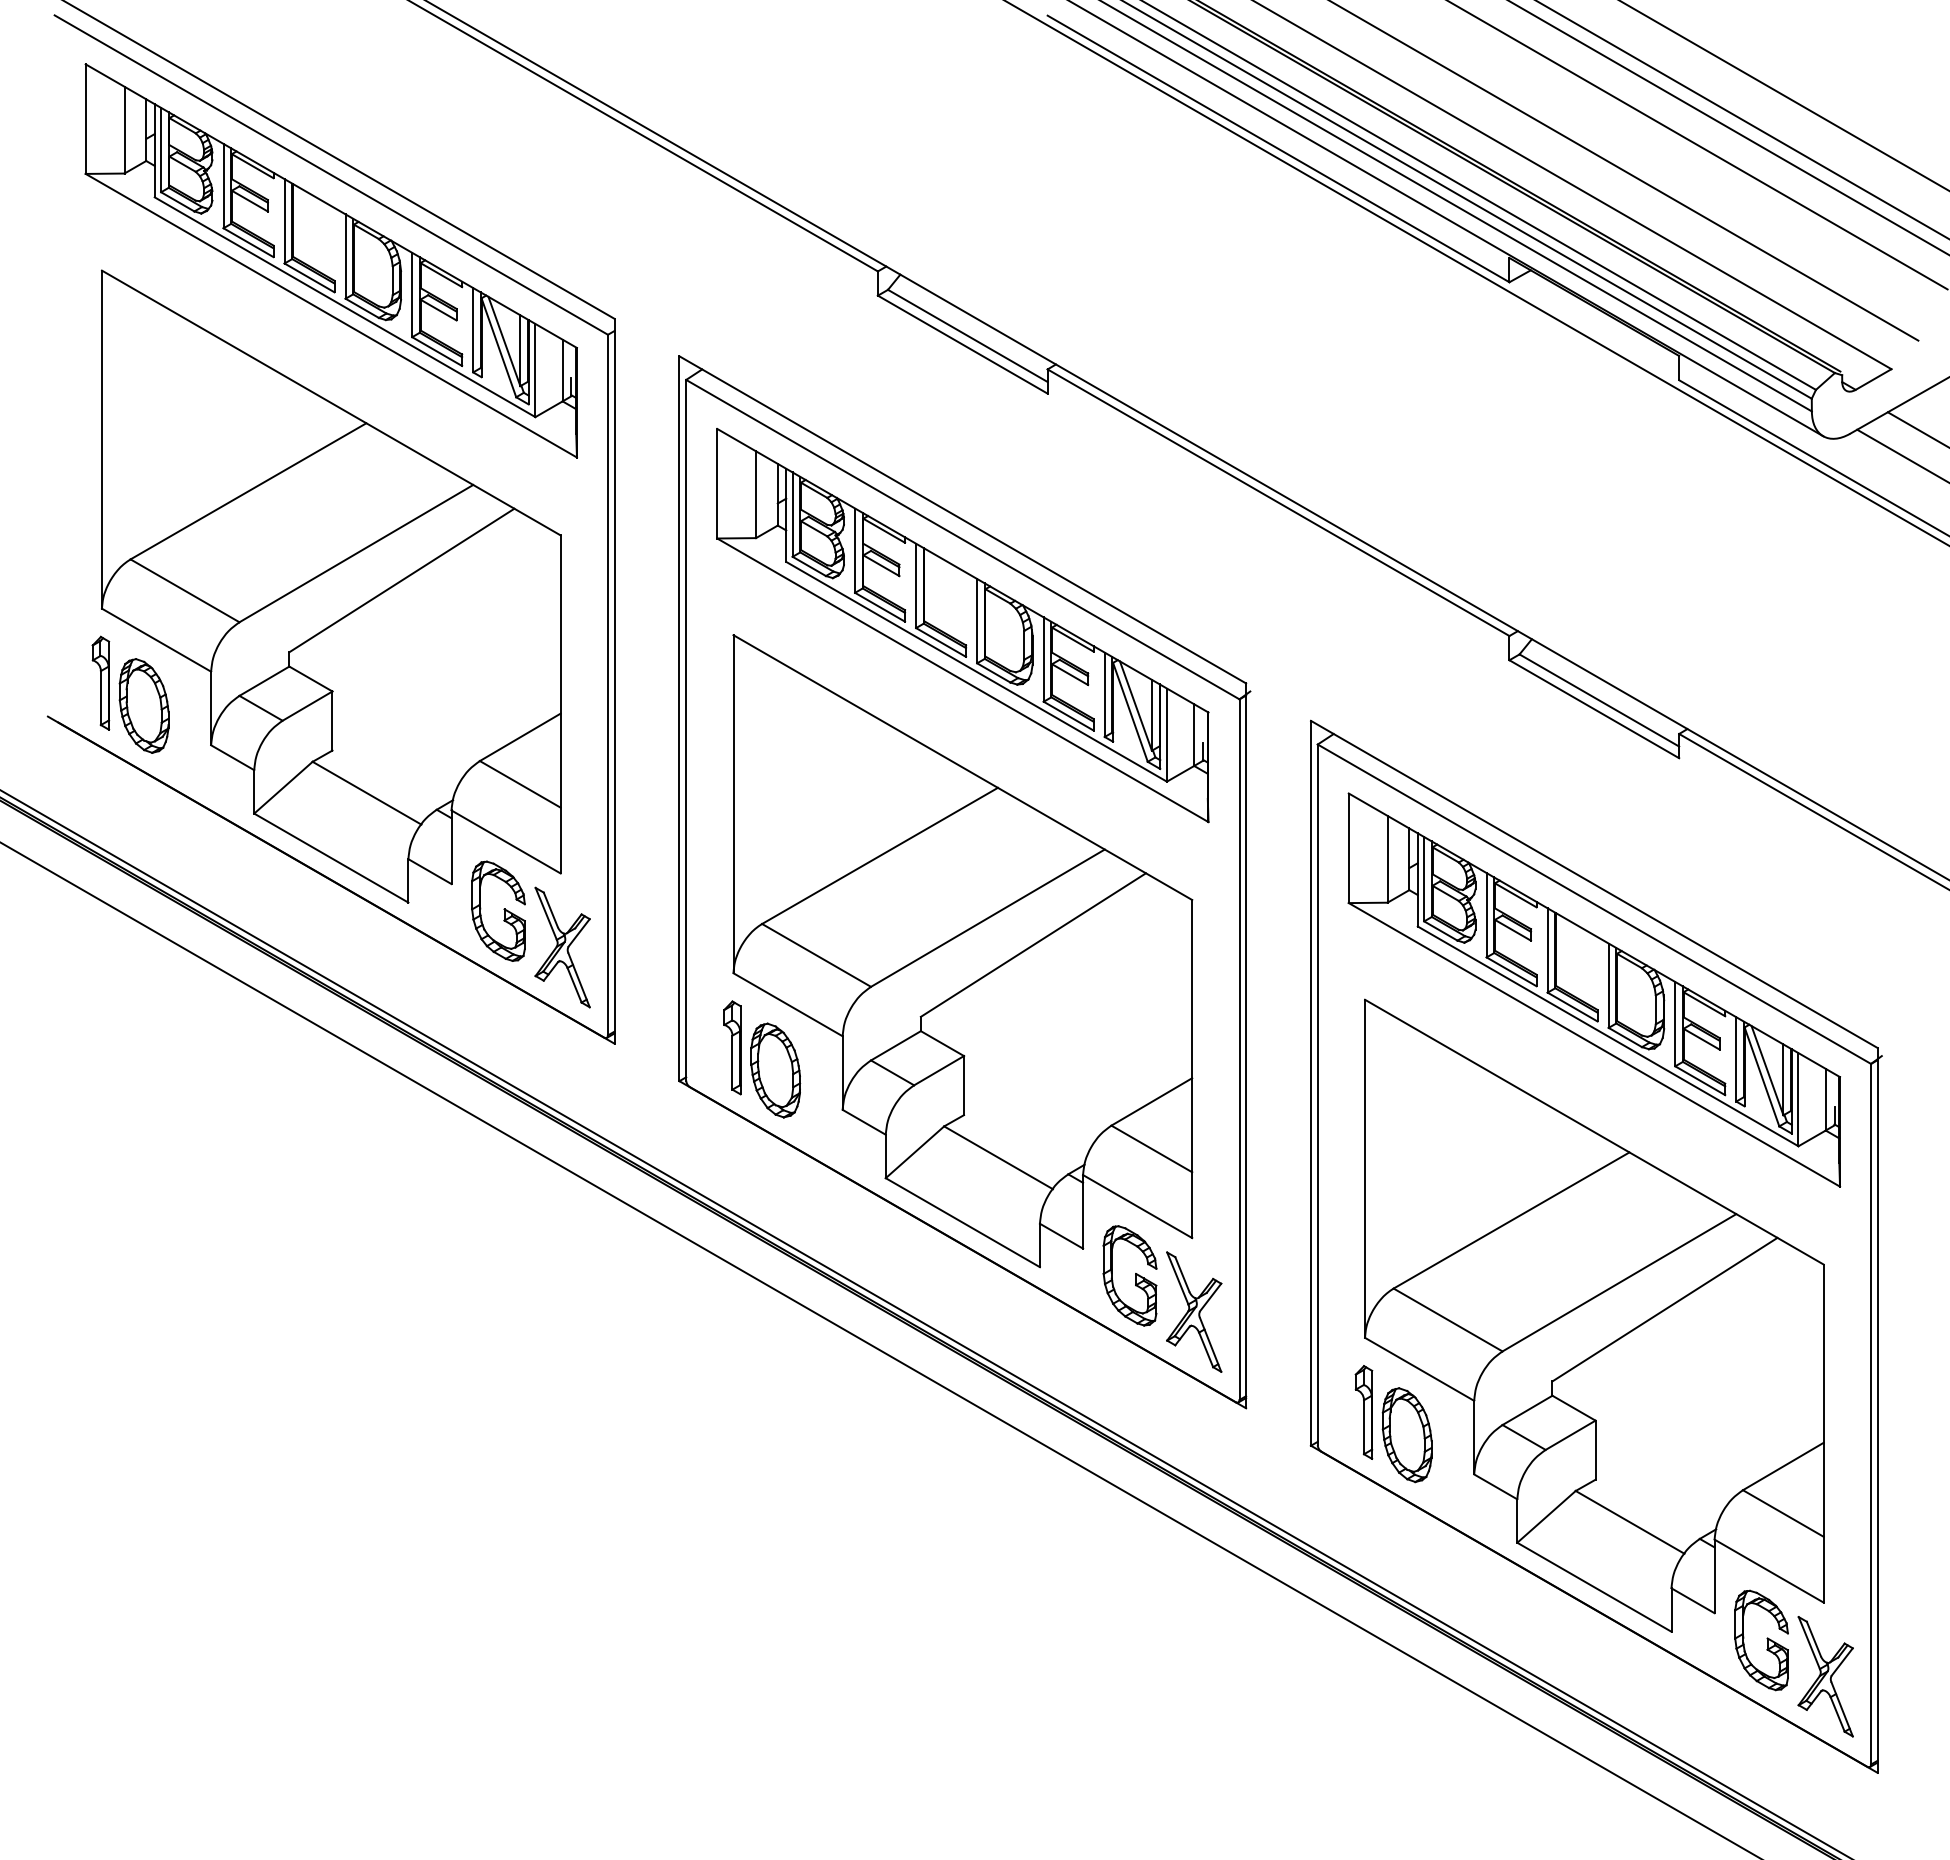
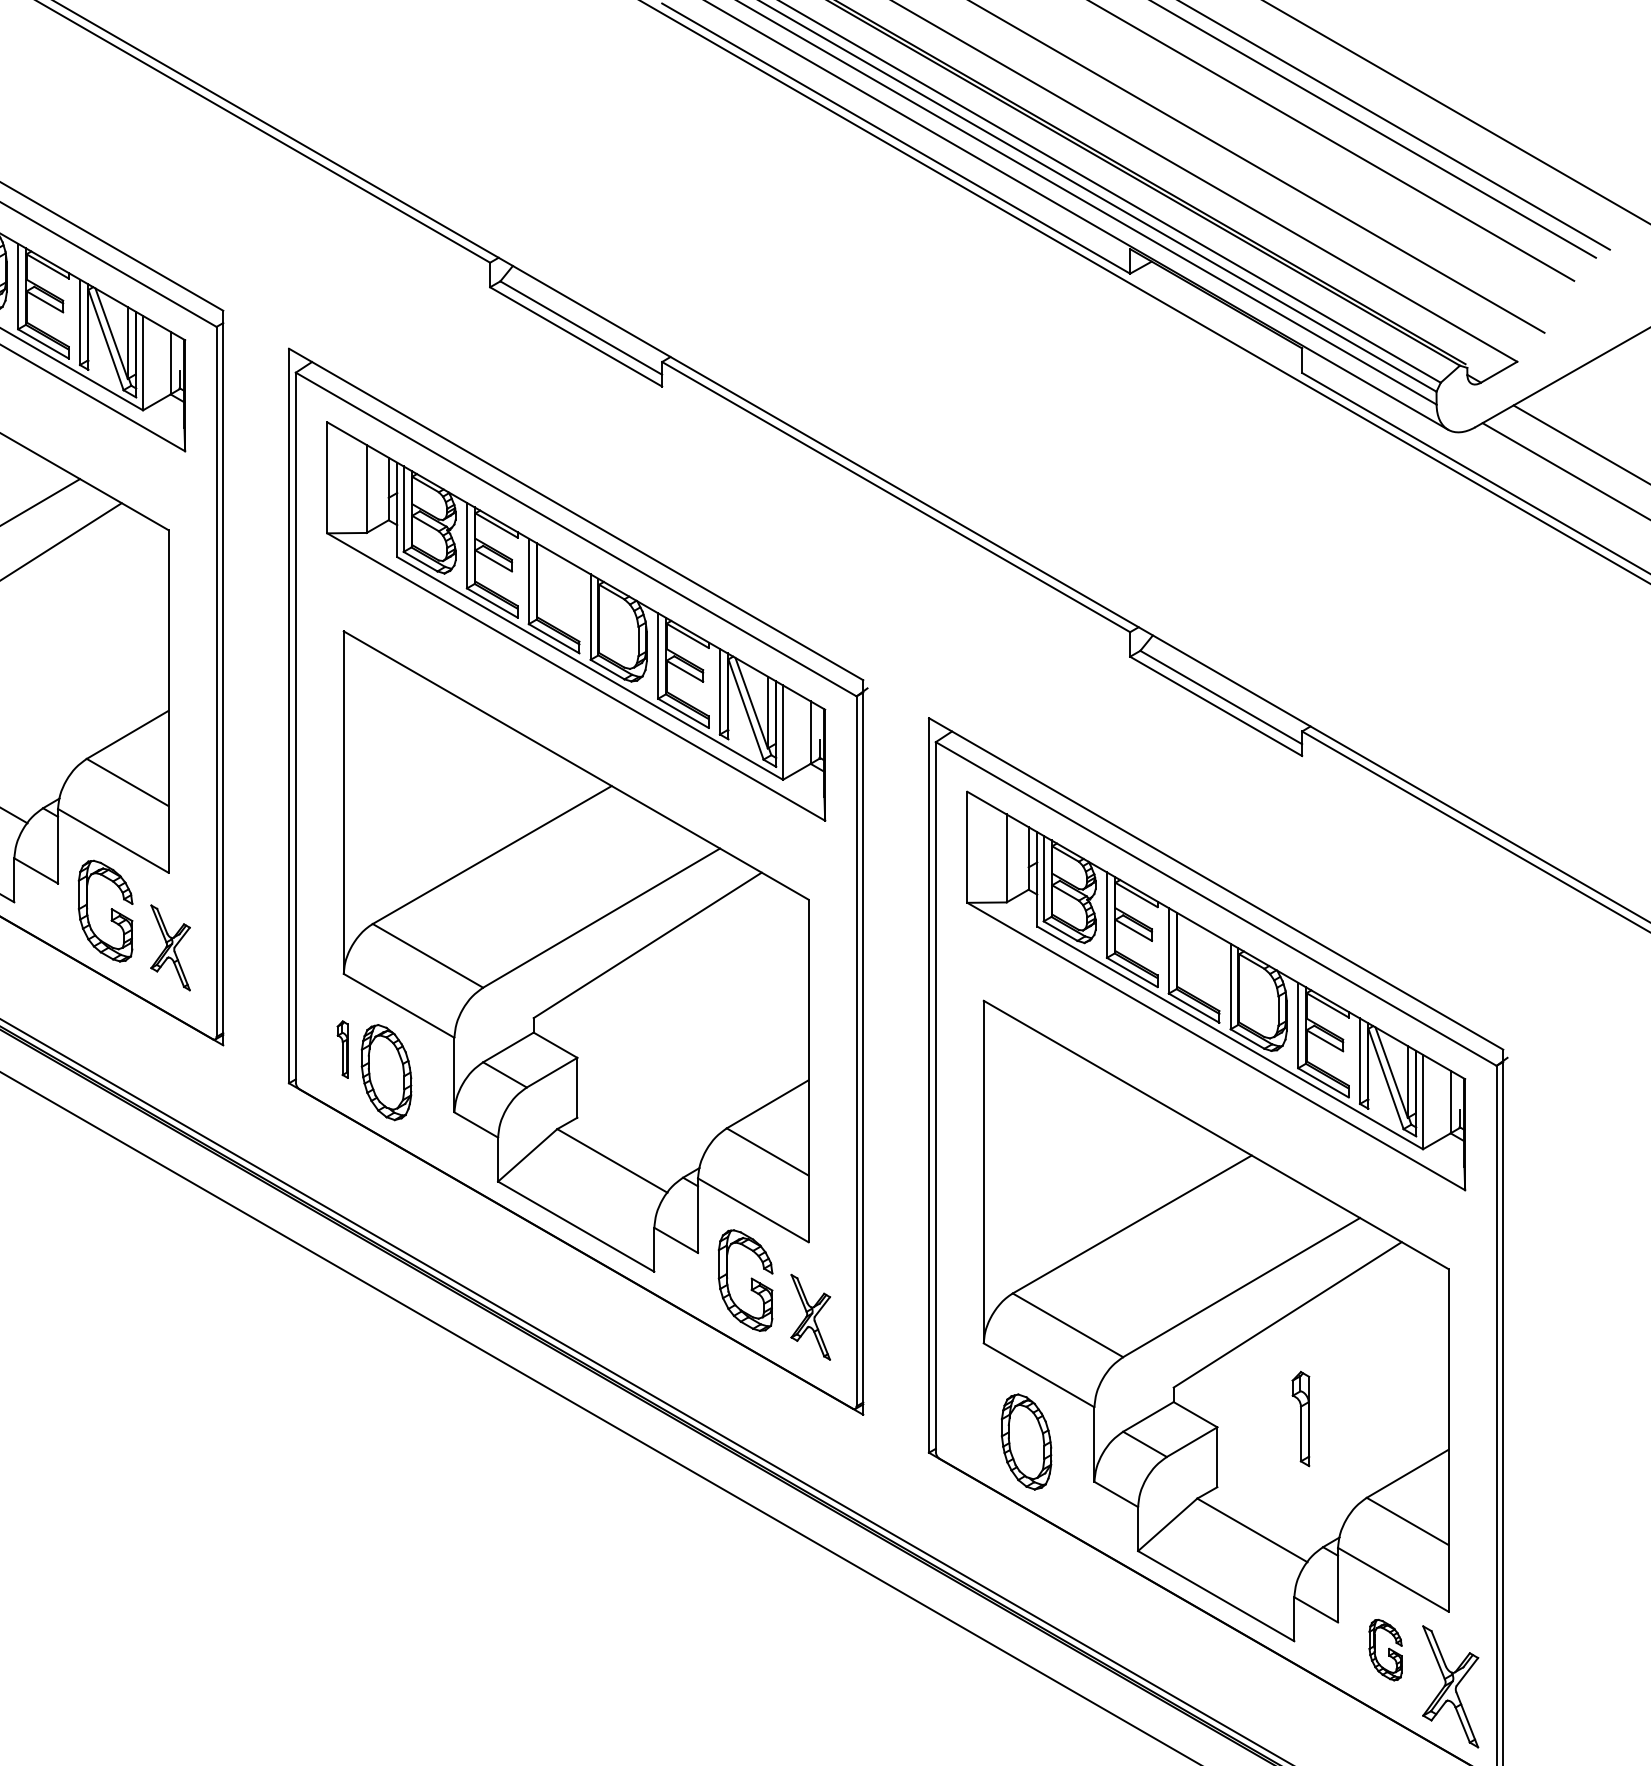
part: (562, 947) -> (170, 947), size x0.7
part: (732, 1047) -> (342, 1049), size x0.6
part: (1194, 1311) -> (810, 1316), size x0.7
part: (1363, 1412) -> (1300, 1419), moved
part: (1761, 1640) -> (1385, 1650), size x0.6

